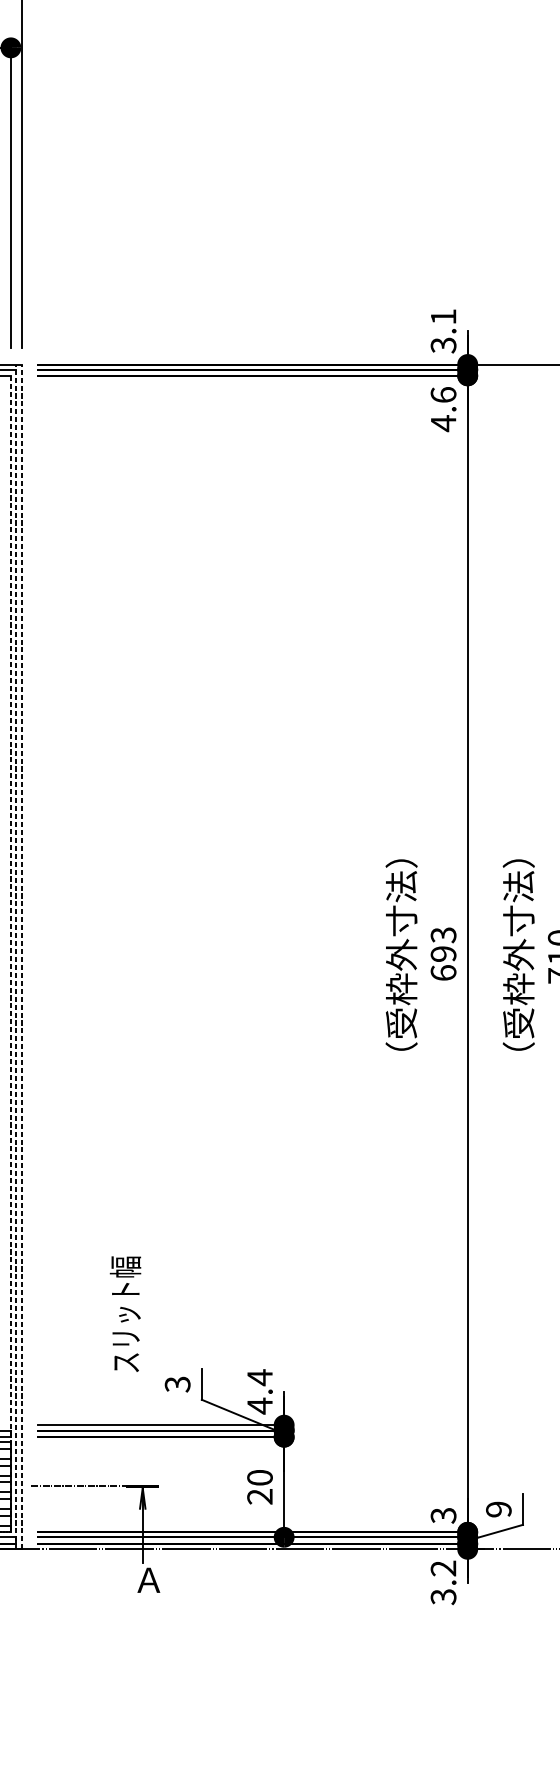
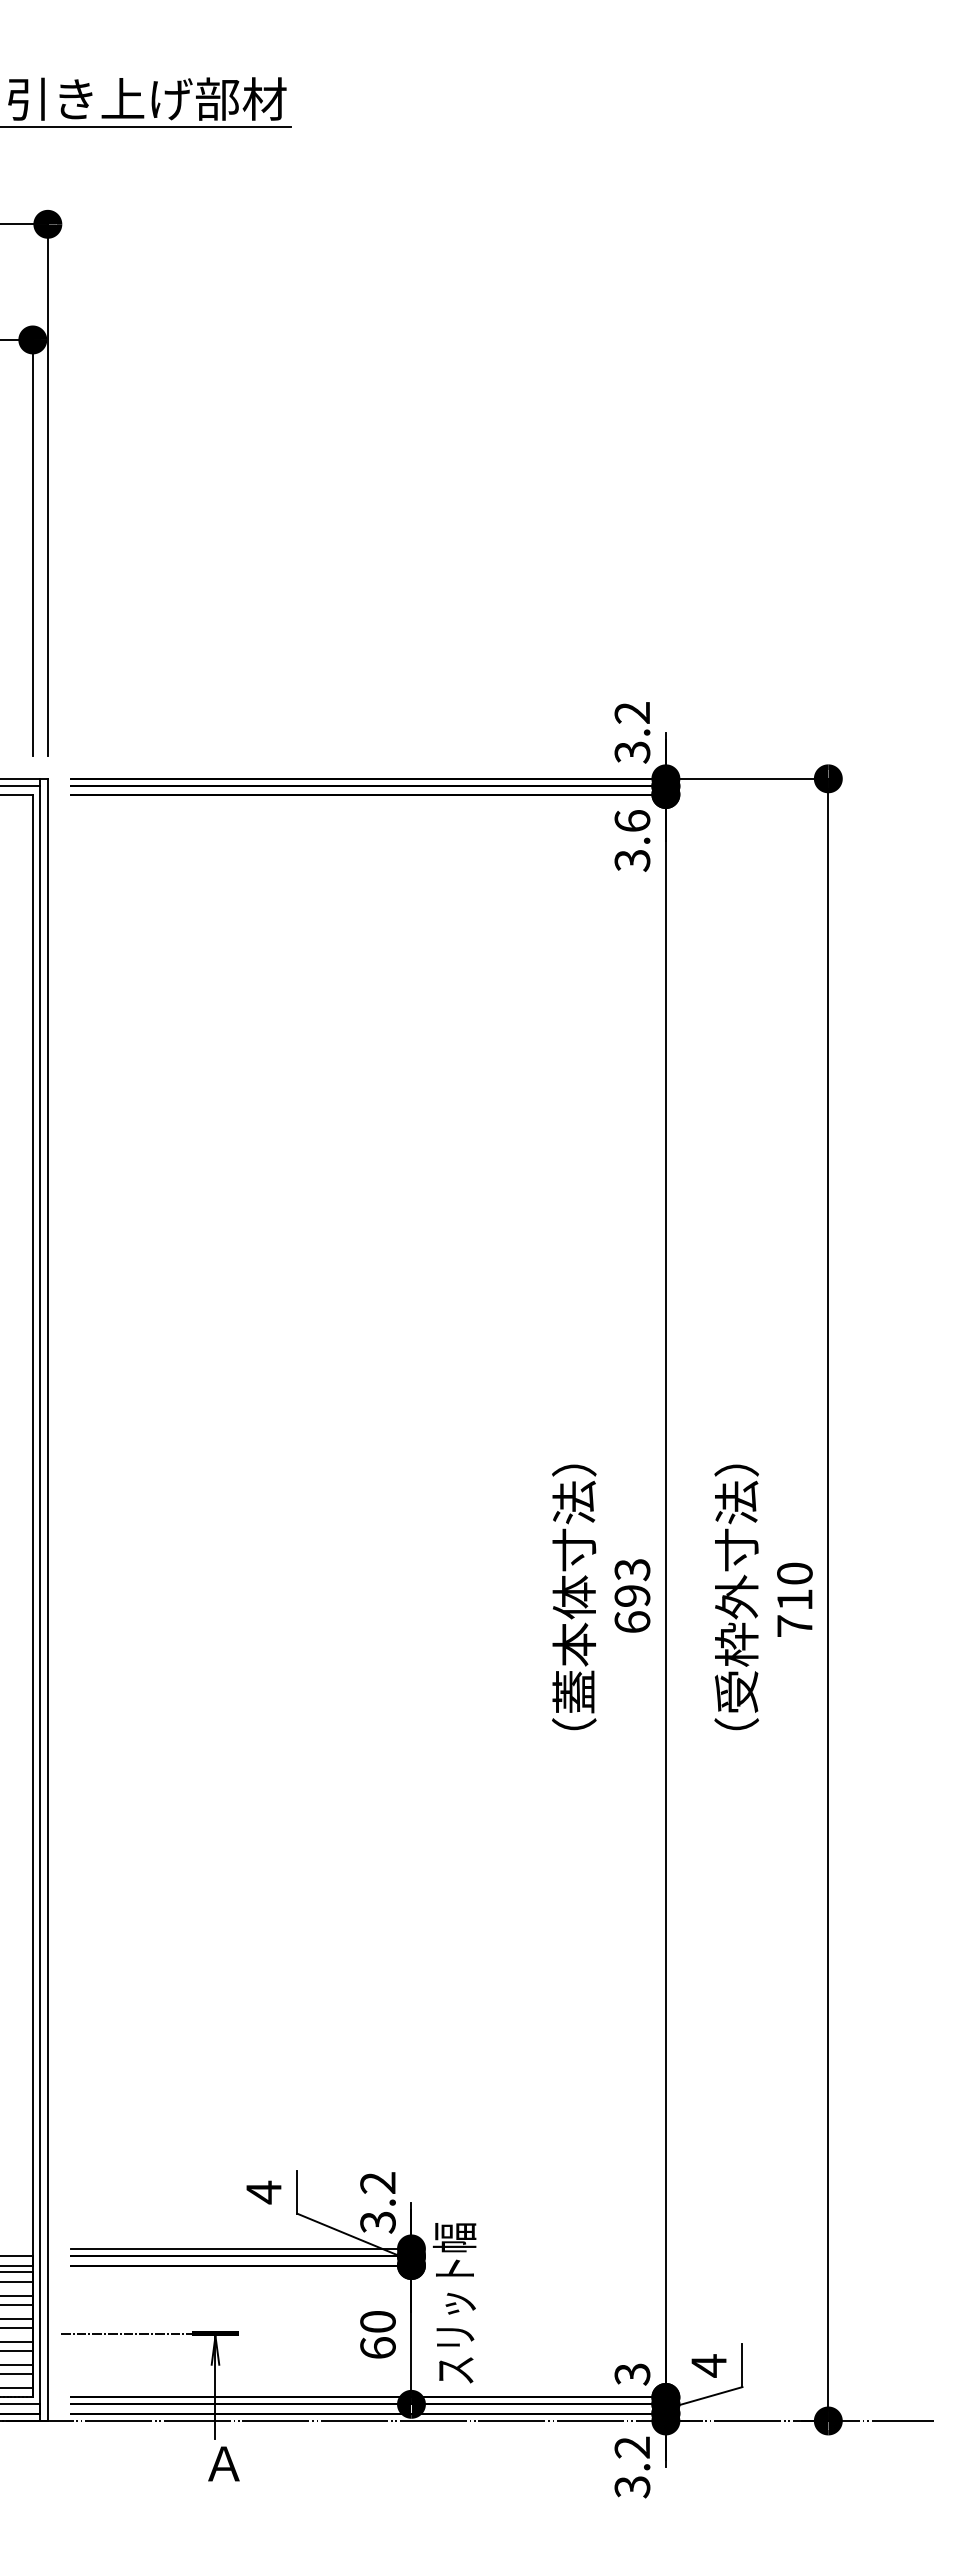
text: (442, 316) -> (631, 712), 3.1 -> 3.2
text: (443, 423) -> (632, 860), 4.6 -> 3.6
line: (10, 953) -> (32, 1595), dashed -> solid
line: (16, 956) -> (40, 1599), dashed -> solid
line: (21, 956) -> (47, 1599), dashed -> solid
text: (401, 988) -> (573, 1643), （受枠外寸法） -> （蓋本体寸法）
text: (125, 1314) -> (454, 2303), moved
text: (177, 1384) -> (263, 2192), 3 -> 4
text: (259, 1391) -> (377, 2202), 4.4 -> 3.2
text: (259, 1497) -> (377, 2348), 20 -> 60
text: (498, 1509) -> (708, 2365), 9 -> 4

